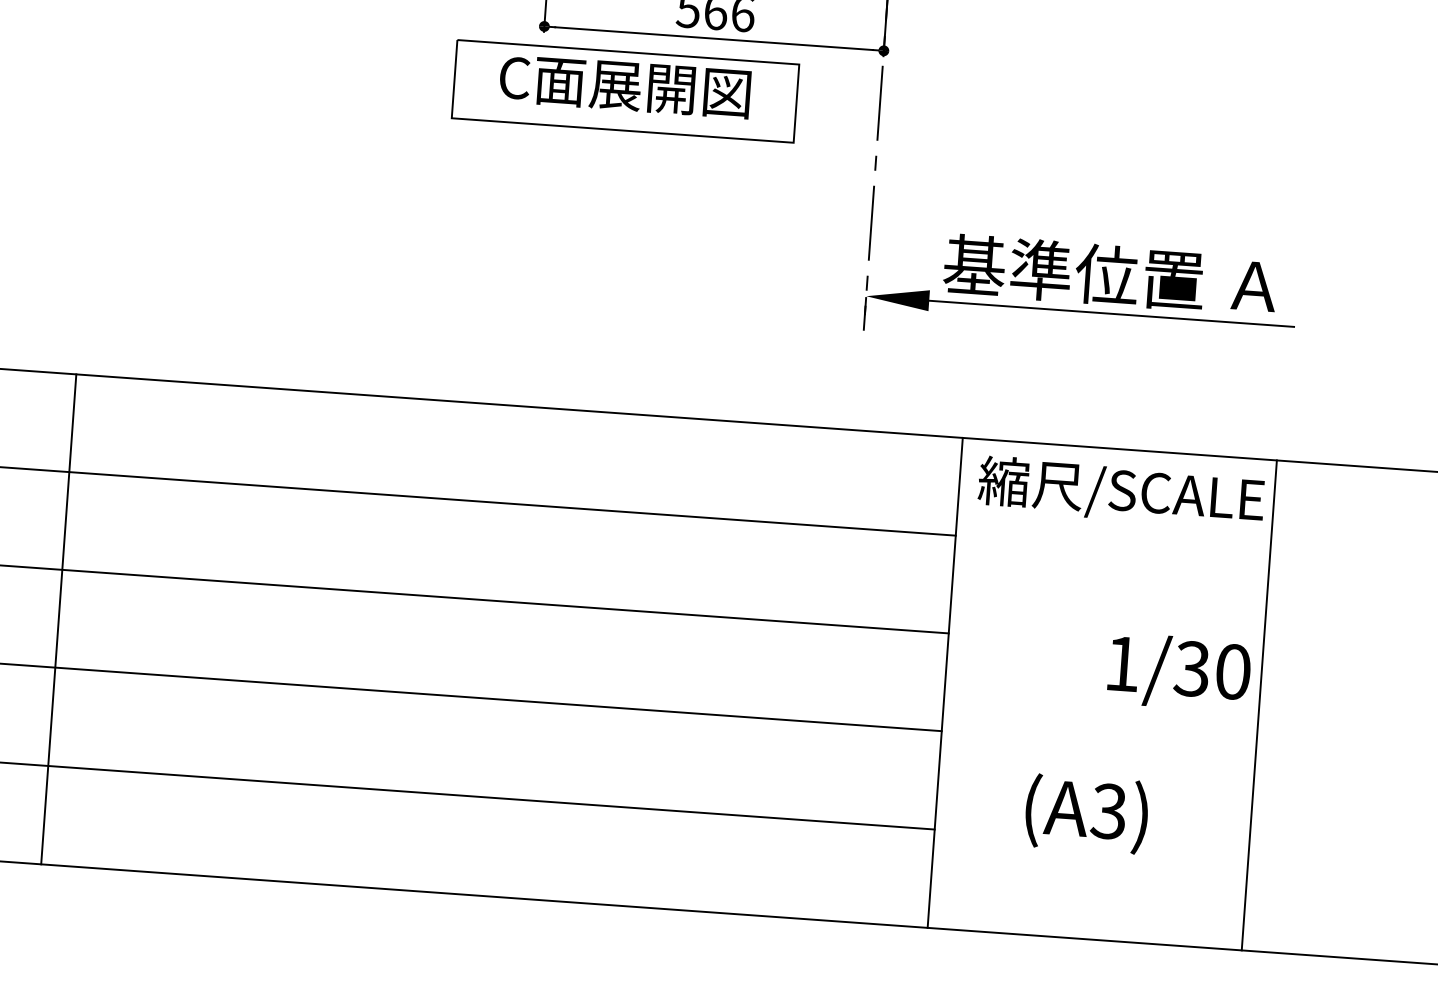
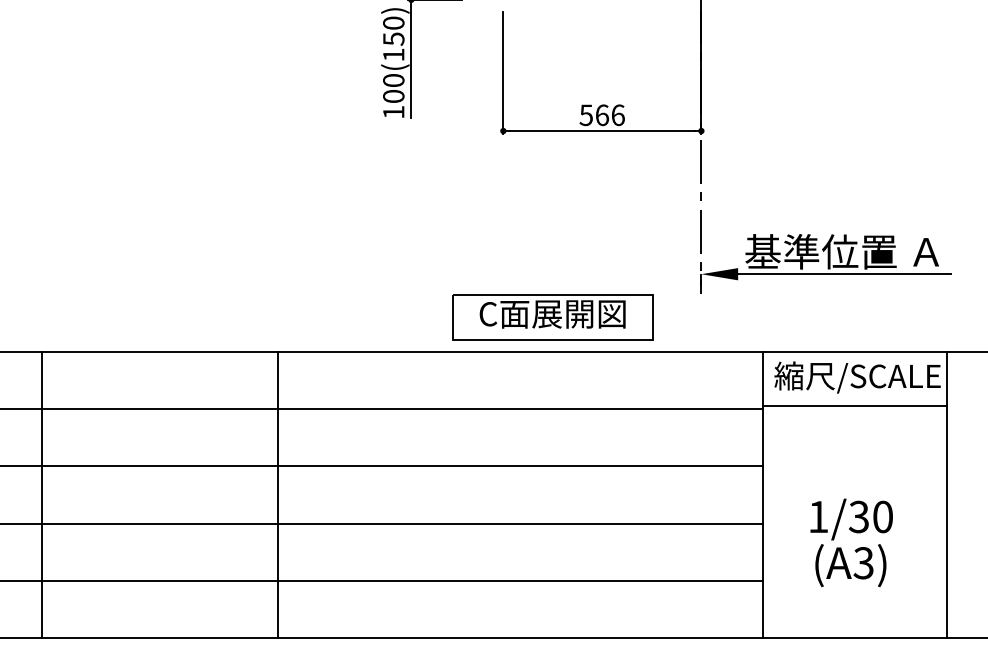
part: (624, 91) -> (552, 317), moved
line: (1112, 541) -> (854, 406), added
line: (59, 619) -> (278, 495), moved
text: (1178, 672) -> (851, 519), moved

